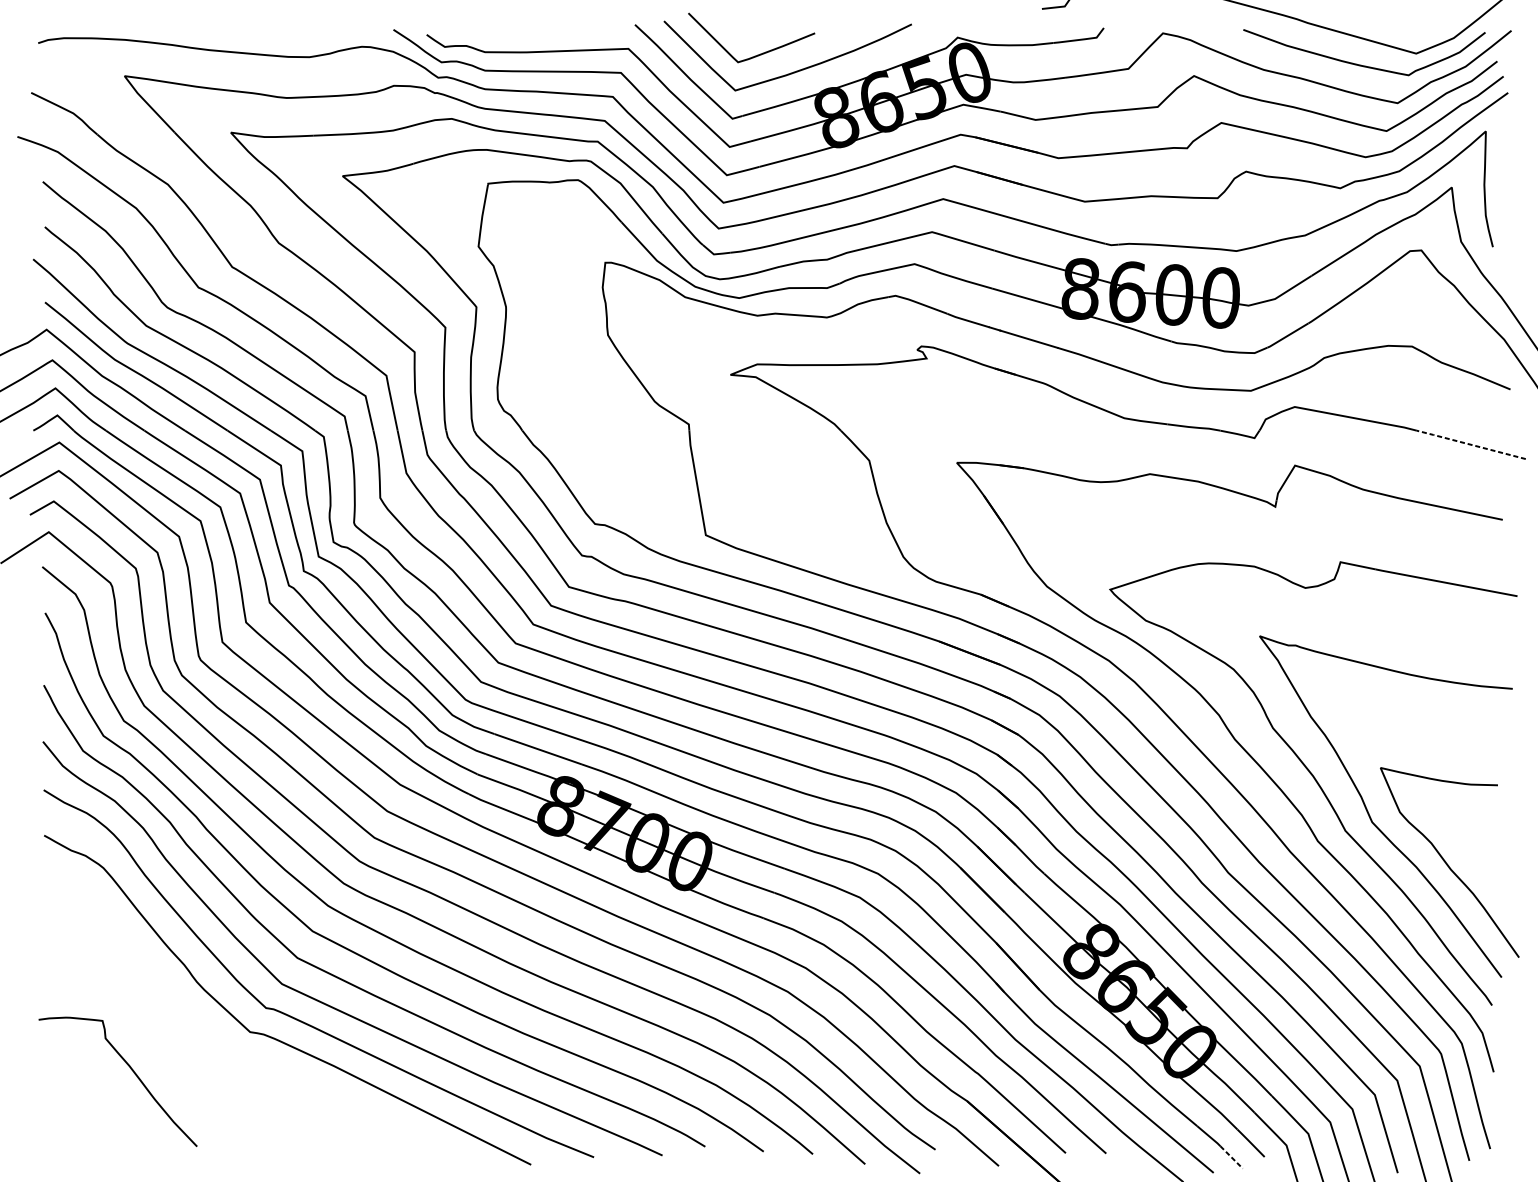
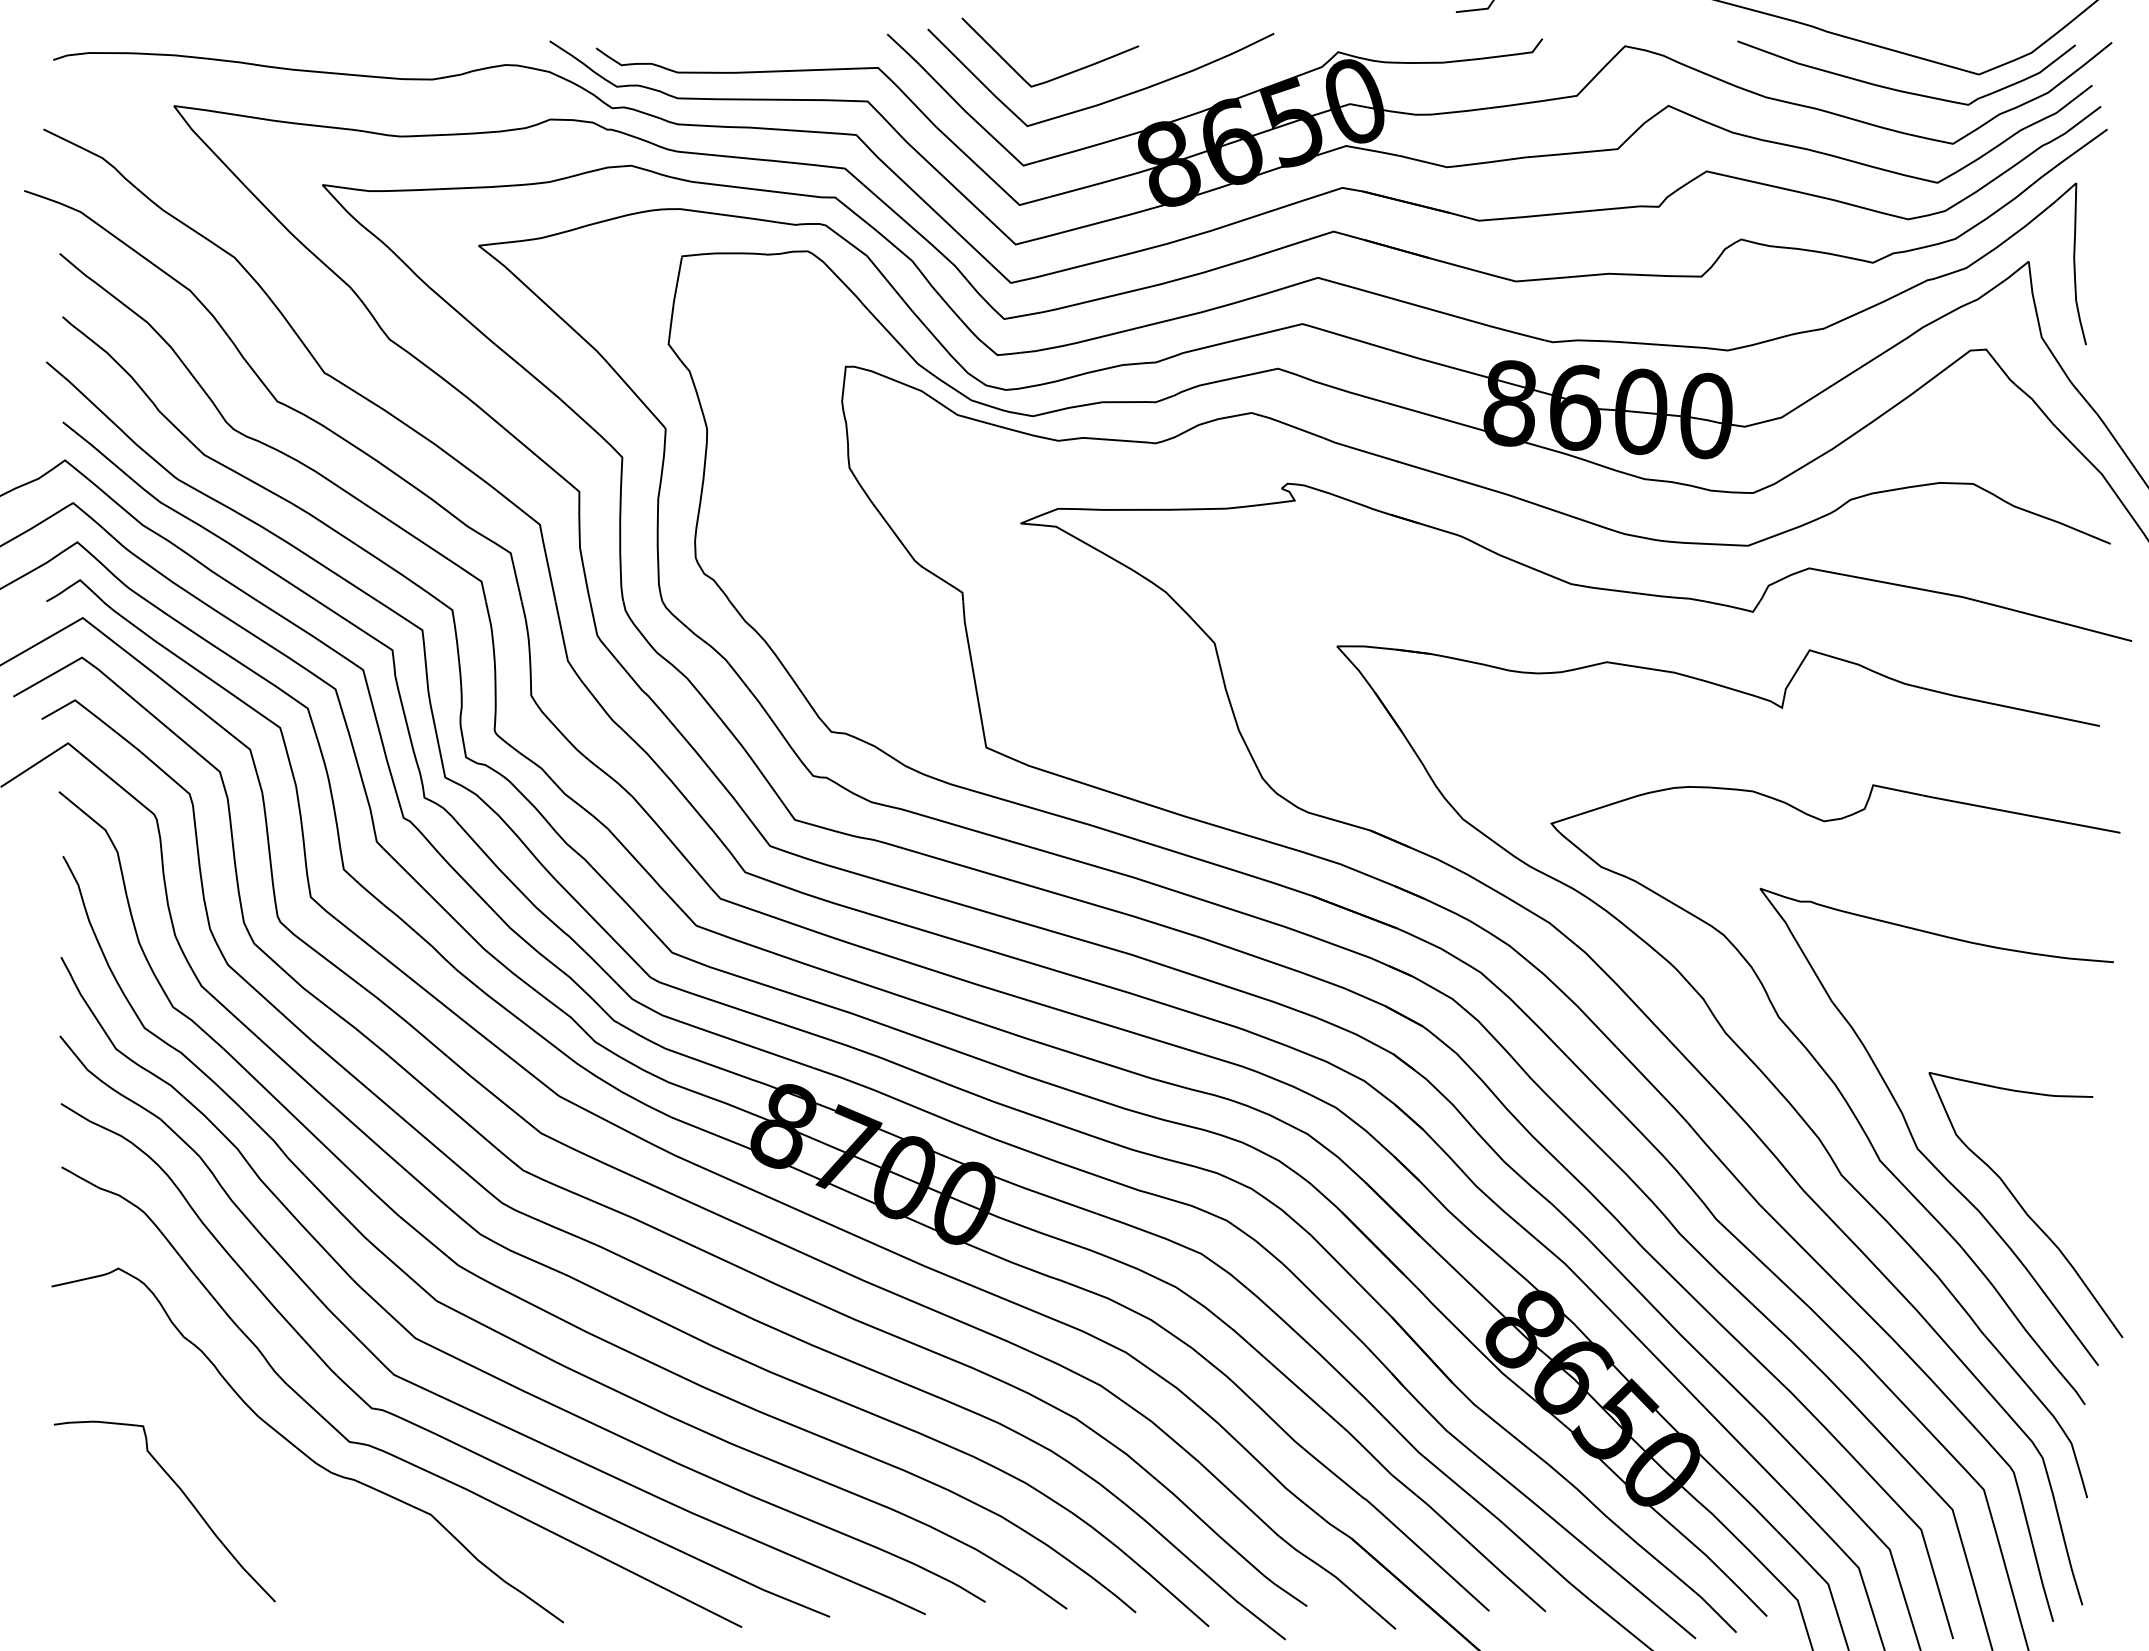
line: (1471, 445) -> (2055, 621), dashed -> solid
curve: (217, 1039) -> (304, 1452), added
line: (1231, 1157) -> (1721, 1617), dashed -> solid

